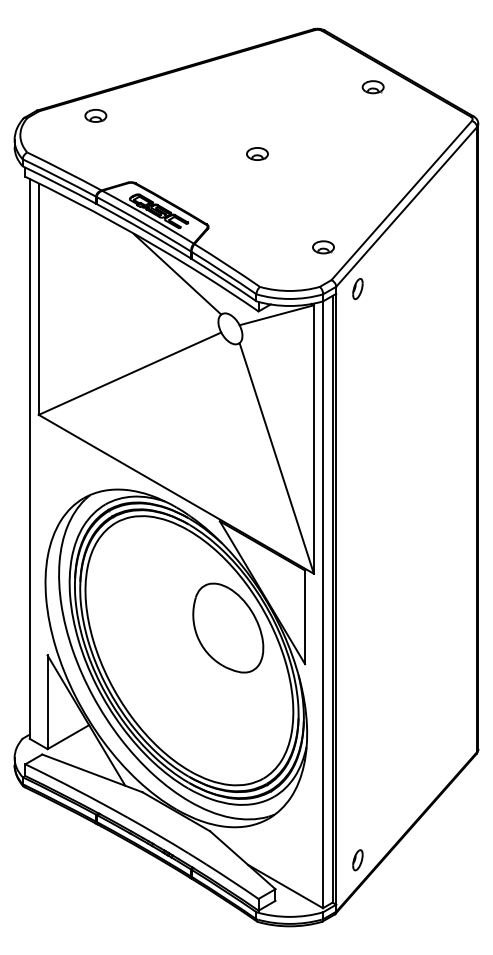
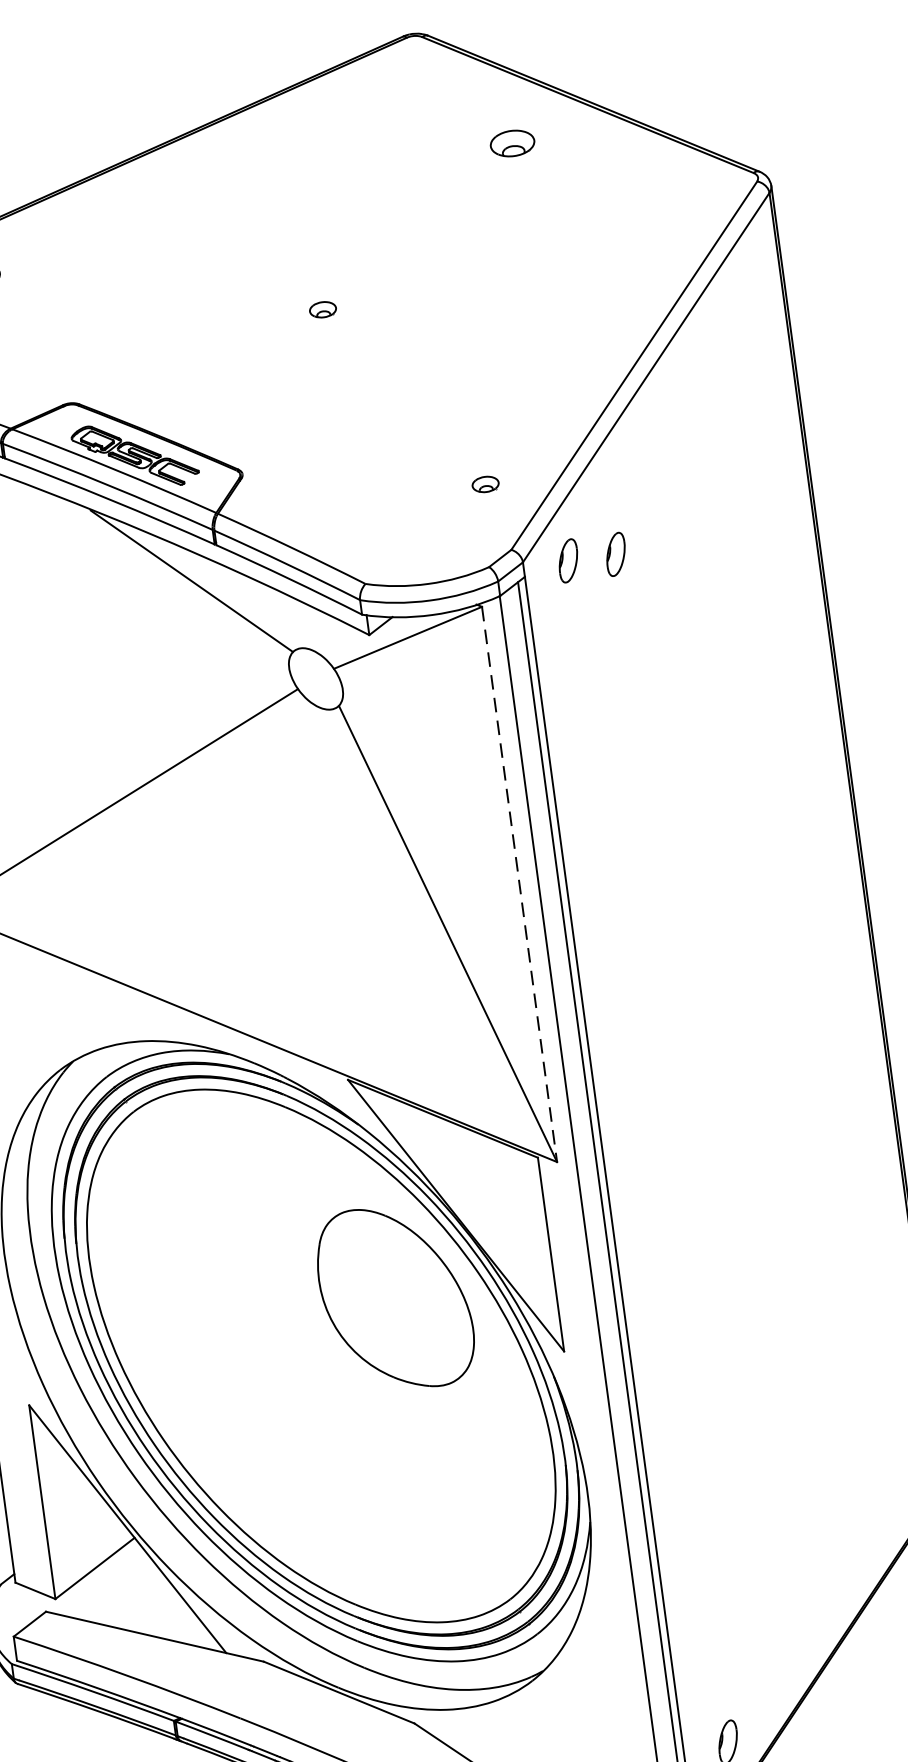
part: (372, 87) -> (511, 144), moved
part: (257, 153) -> (322, 308), size x0.6
part: (323, 247) -> (485, 484), size x0.6
part: (380, 288) -> (614, 553), added
line: (313, 440) -> (518, 886), solid -> dashed

